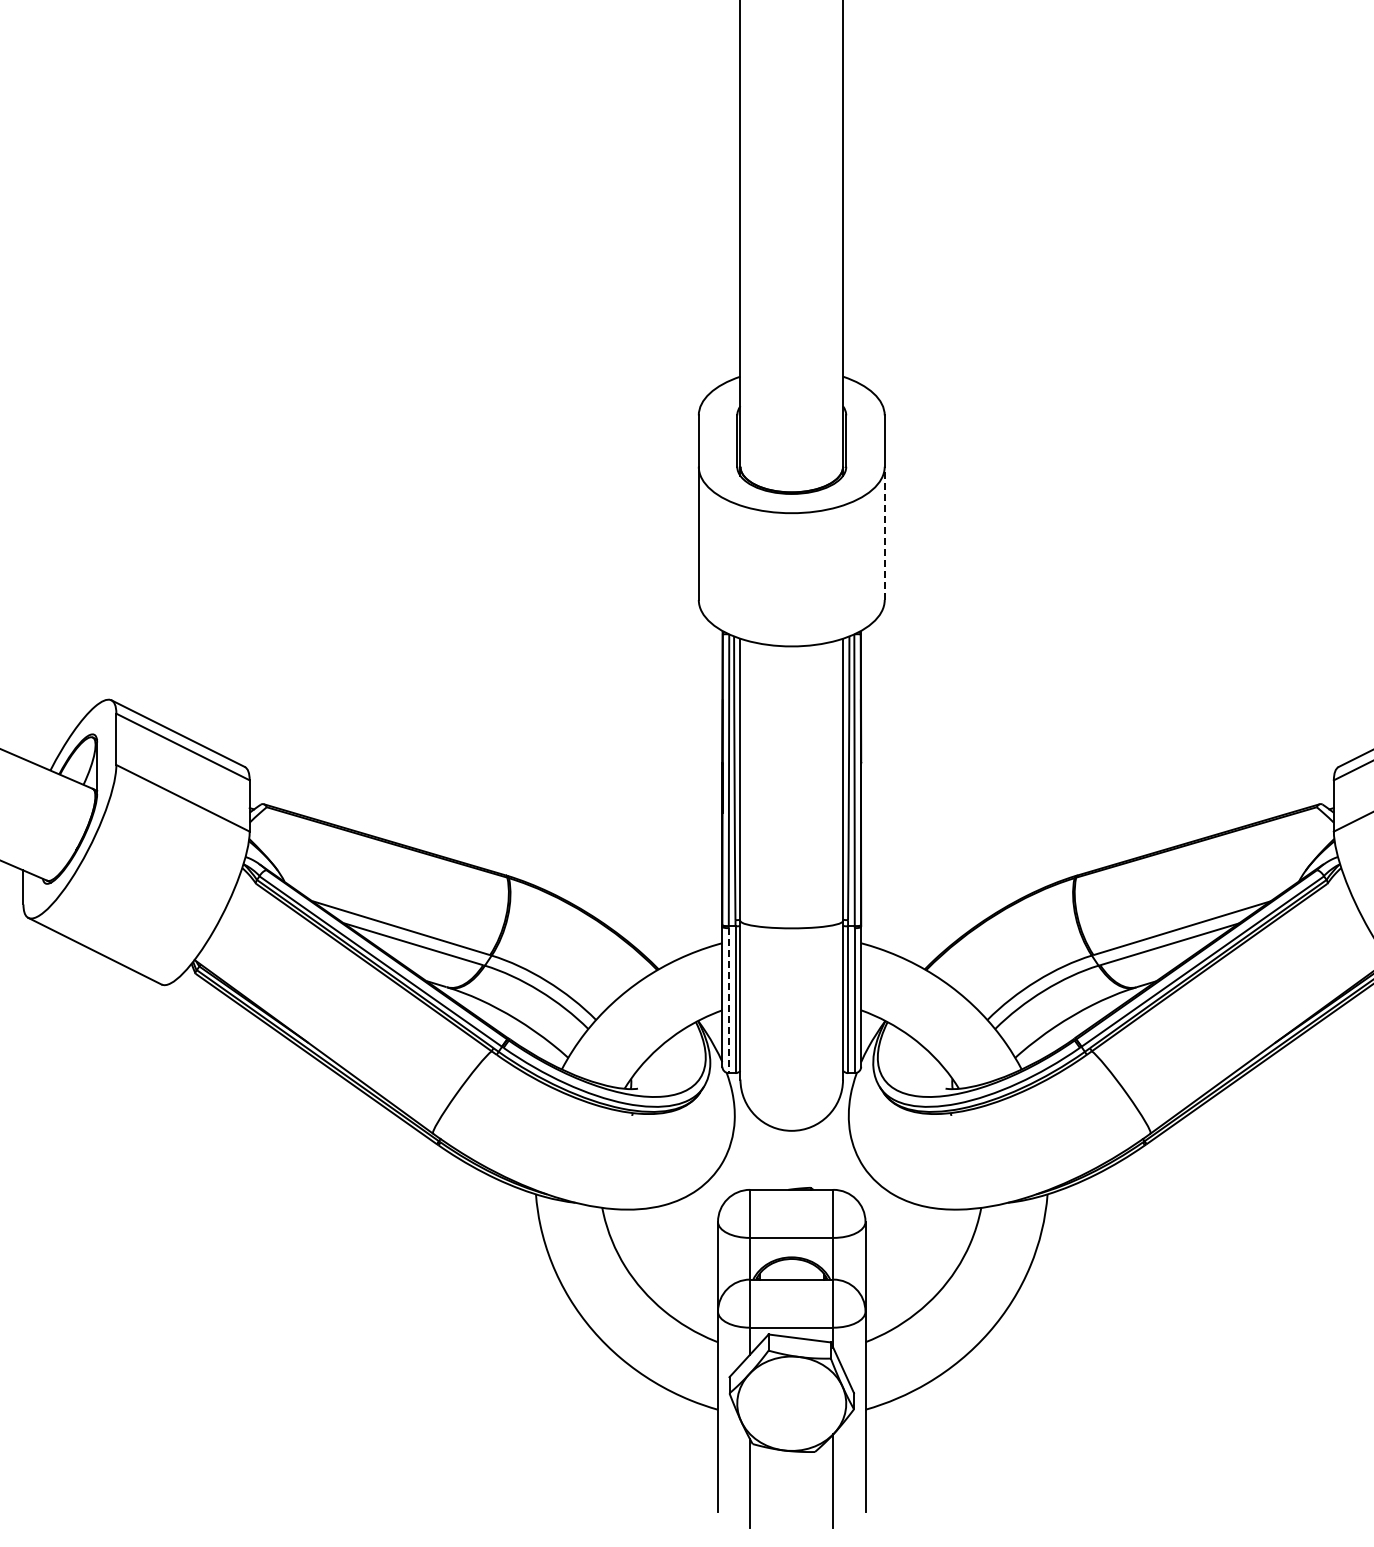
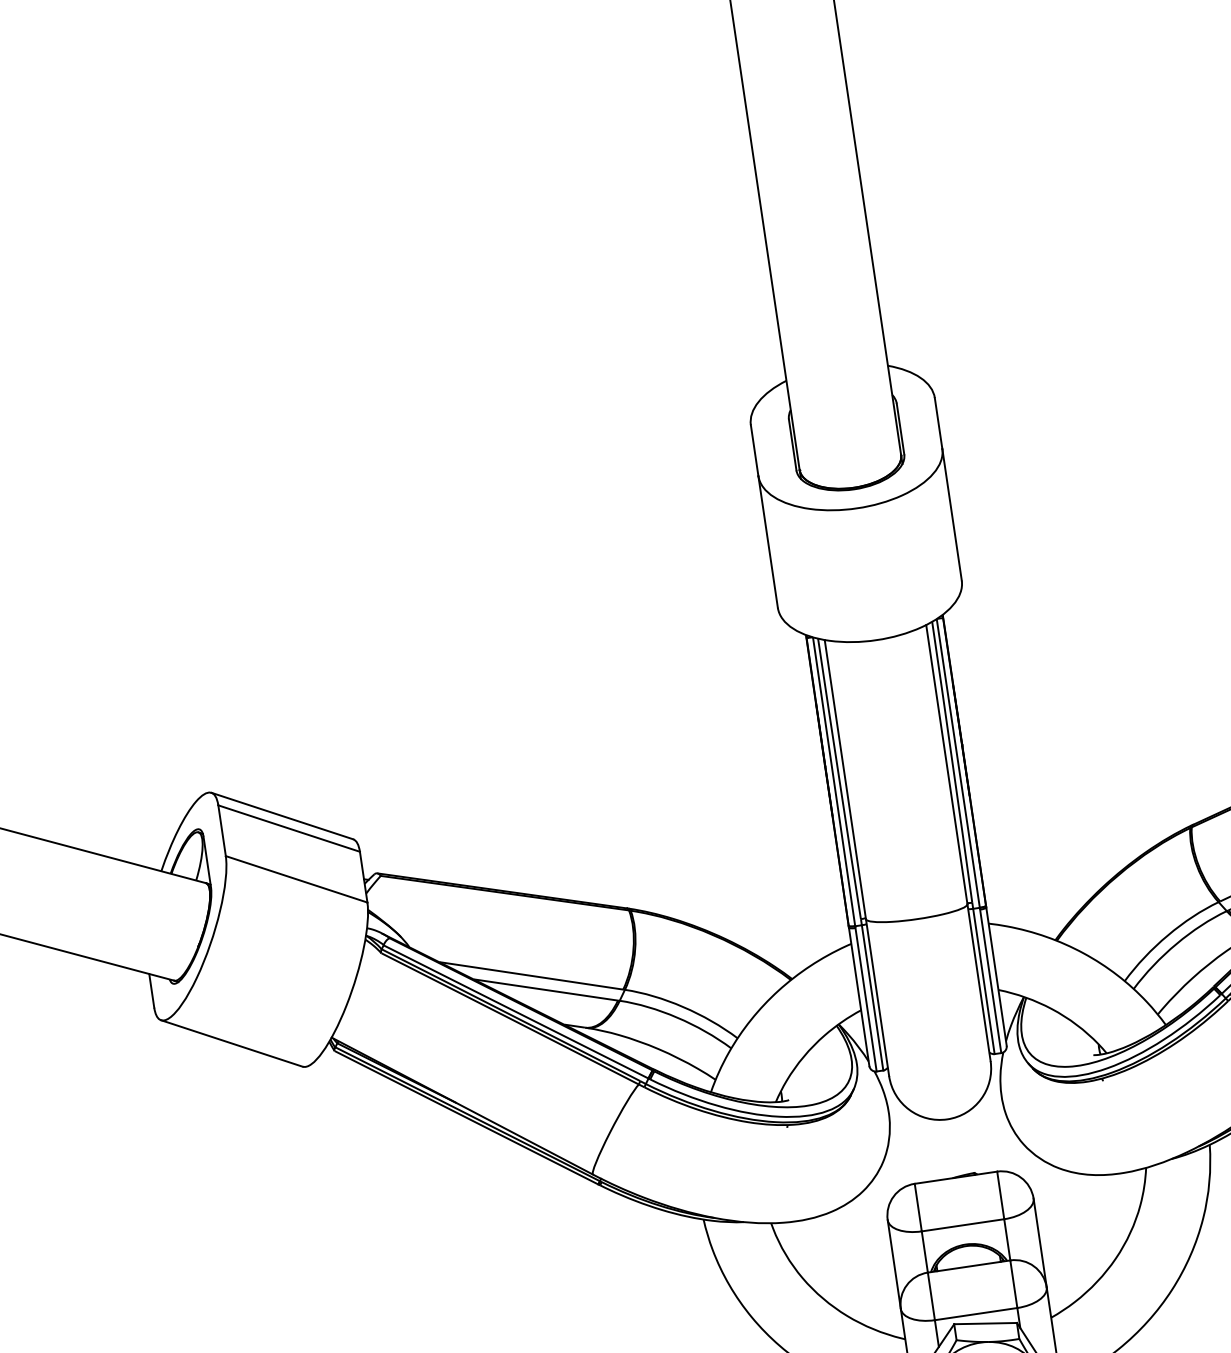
line: (884, 533) -> (951, 514), dashed -> solid
line: (728, 1001) -> (865, 1000), dashed -> solid

